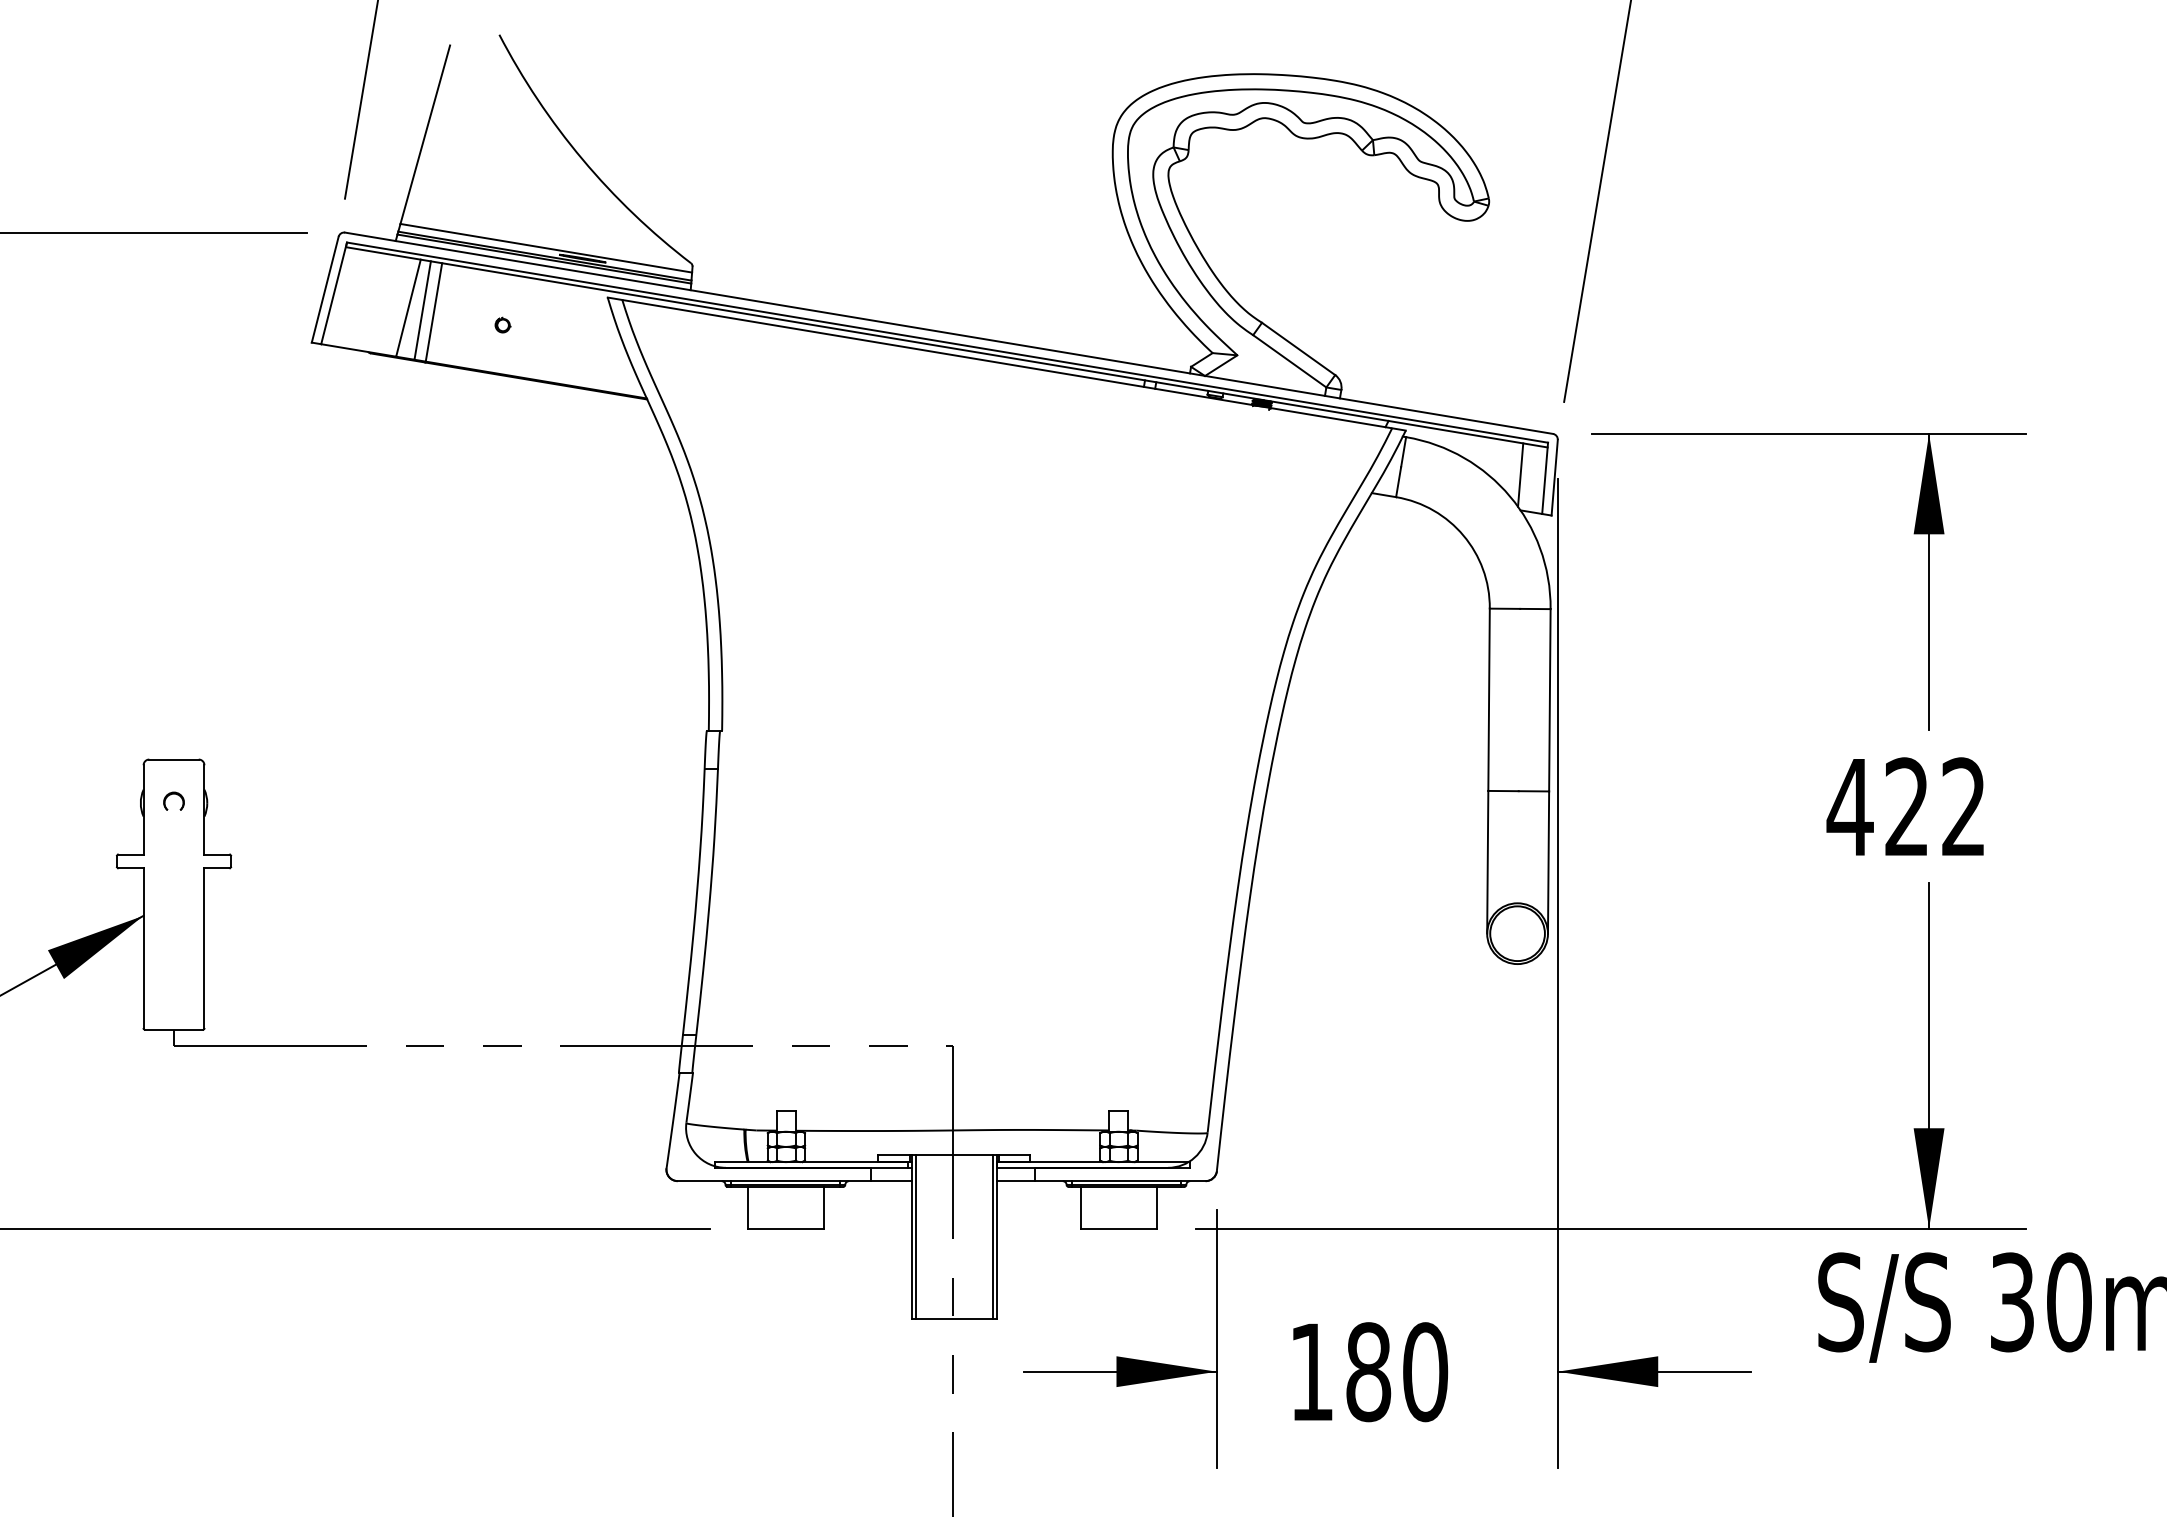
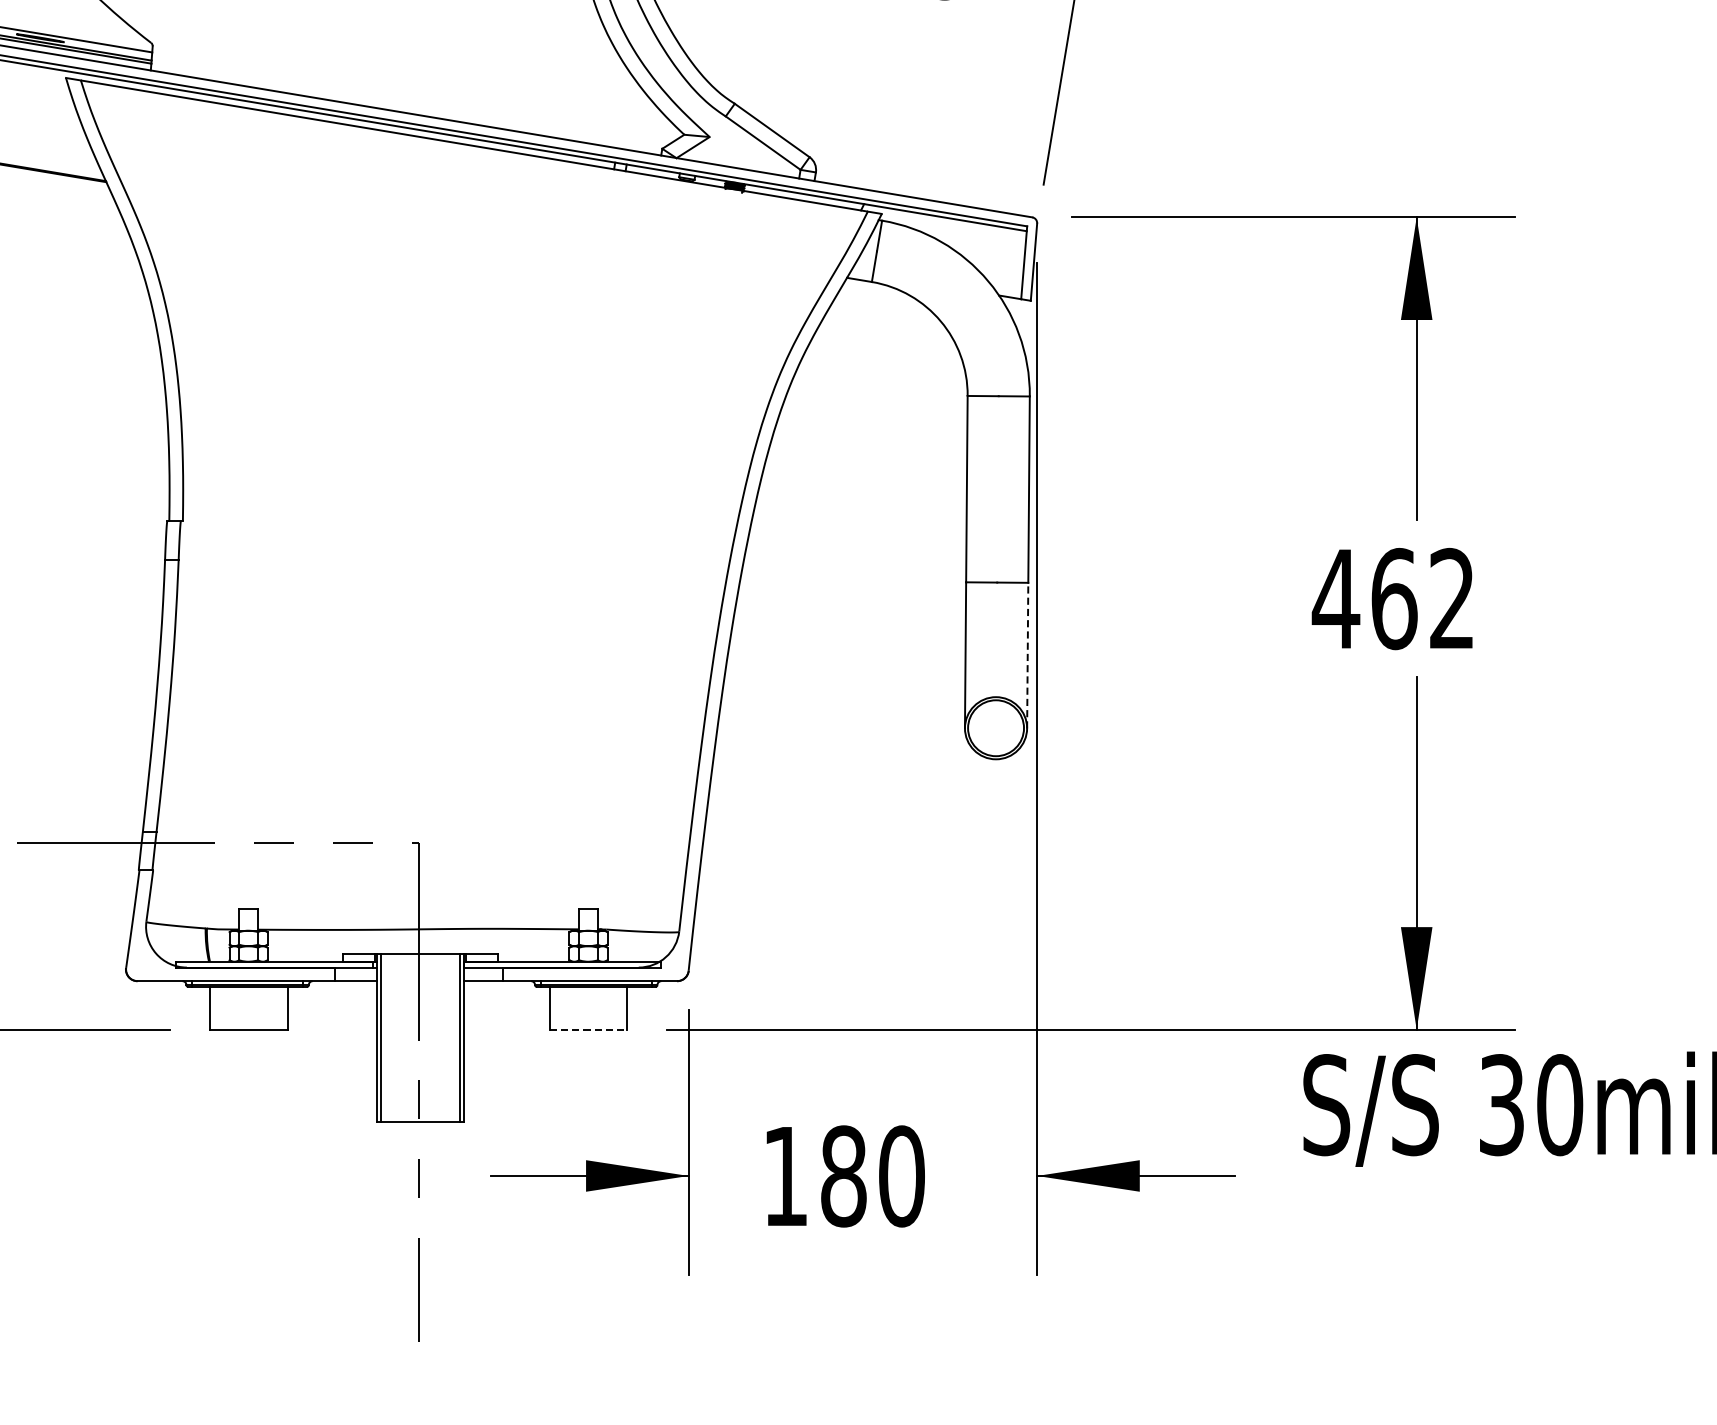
line: (1520, 474) -> (999, 258), removed
text: (1907, 807) -> (1394, 599), 422 -> 462
line: (1548, 862) -> (1027, 655), solid -> dashed
line: (1119, 1228) -> (589, 1029), solid -> dashed

